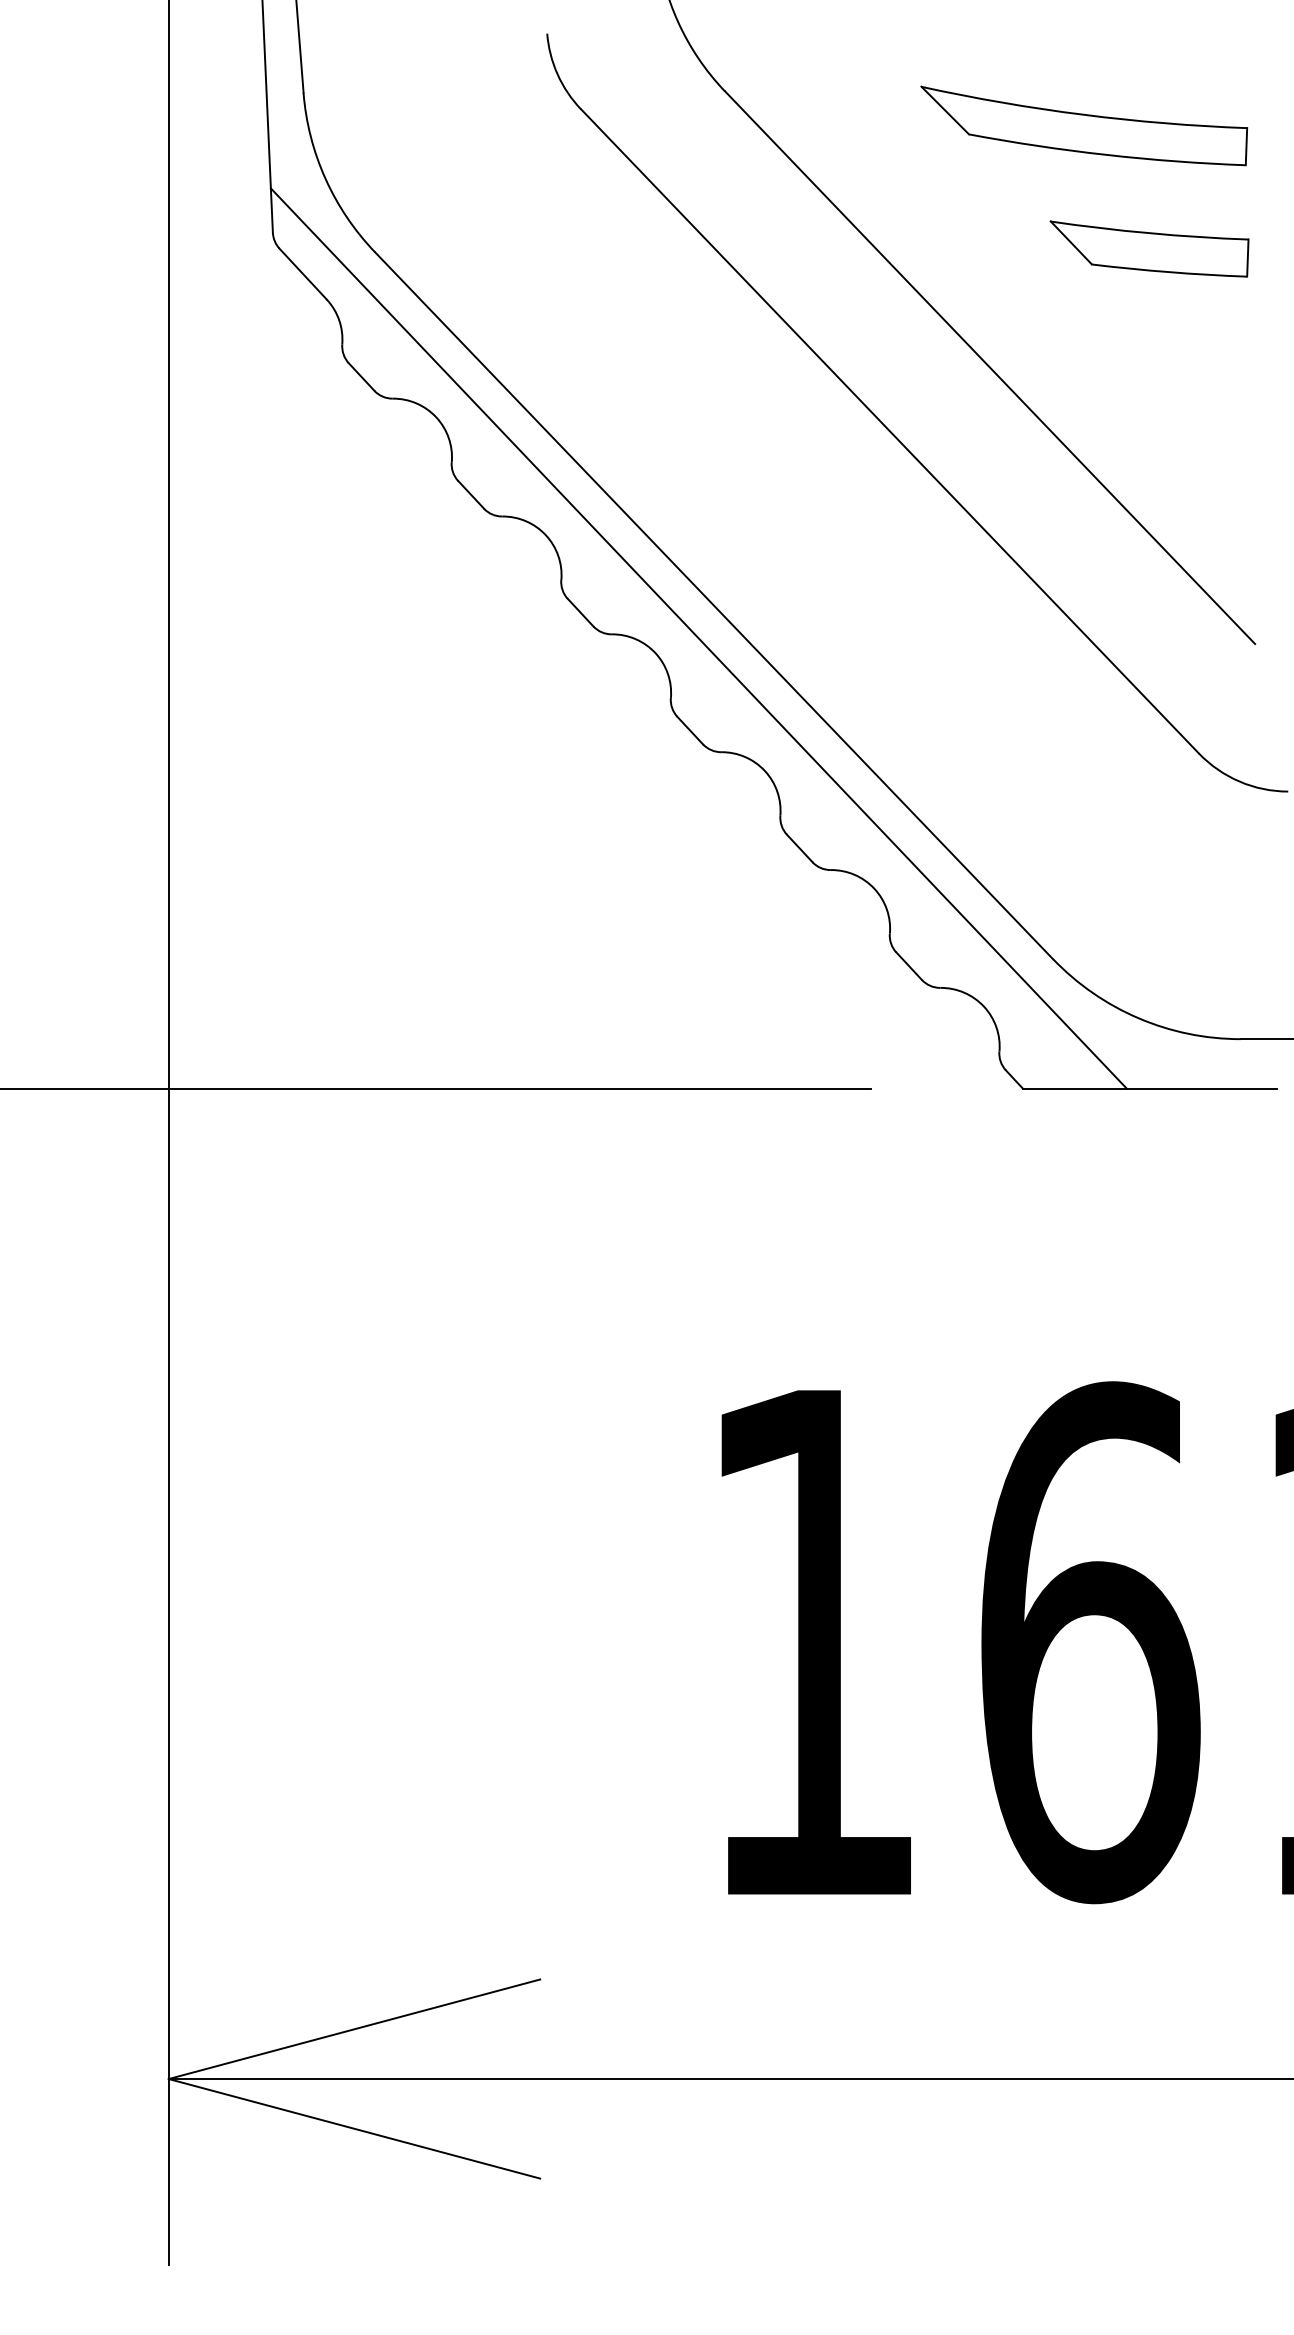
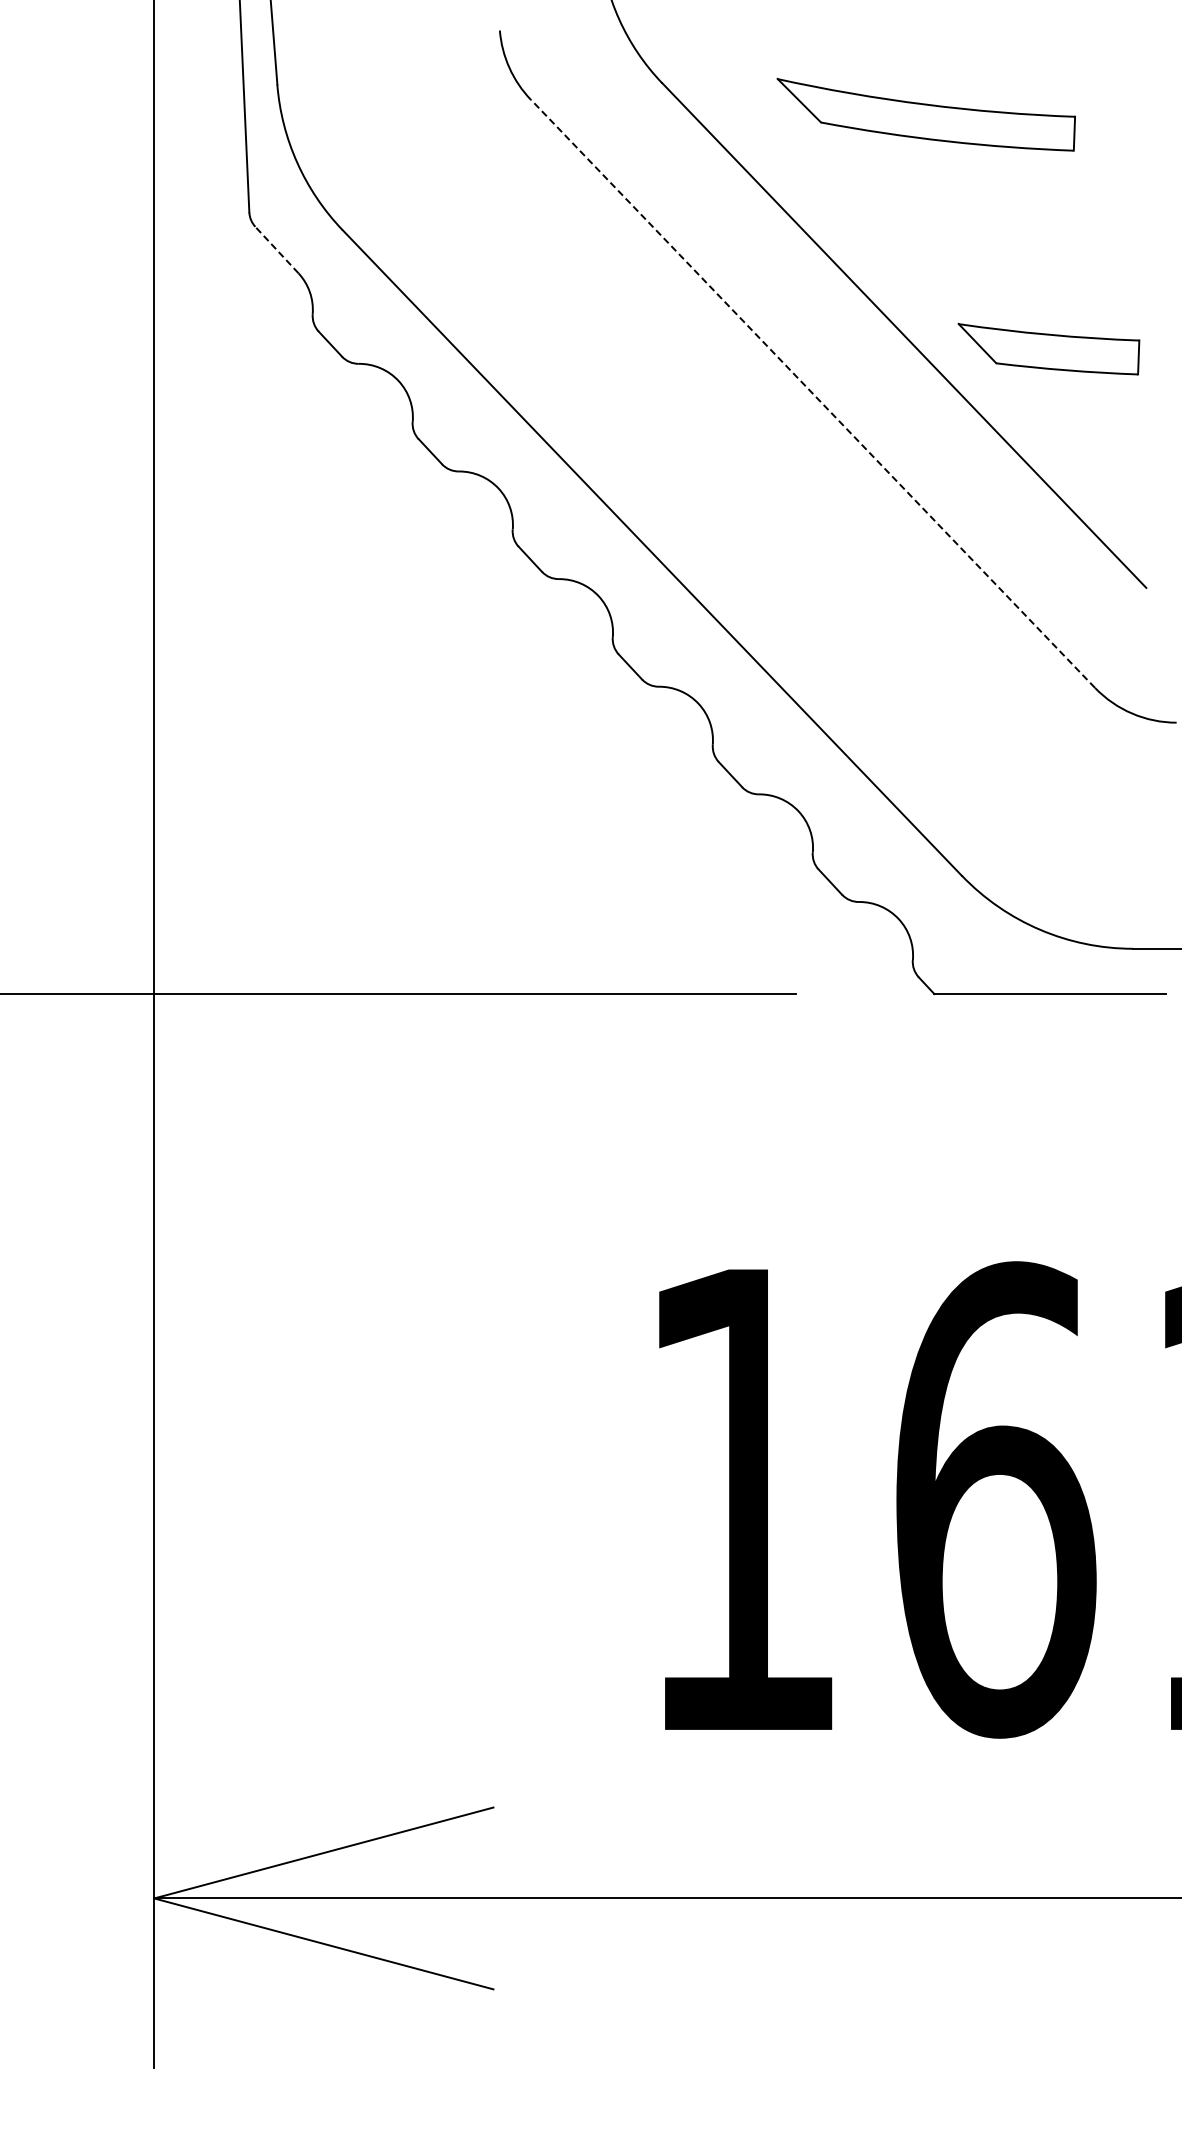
part: (1083, 125) -> (925, 114), moved
part: (1149, 248) -> (1048, 348), moved
line: (302, 274) -> (276, 250), solid -> dashed
line: (889, 431) -> (812, 393), solid -> dashed
line: (699, 638) -> (638, 582), removed

